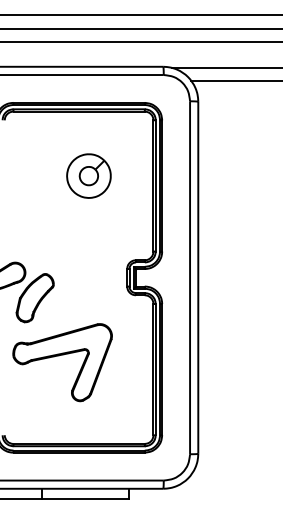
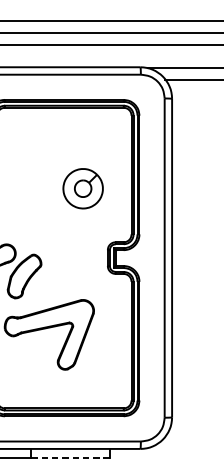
part: (88, 175) -> (82, 188), moved
line: (85, 498) -> (70, 457), solid -> dashed

